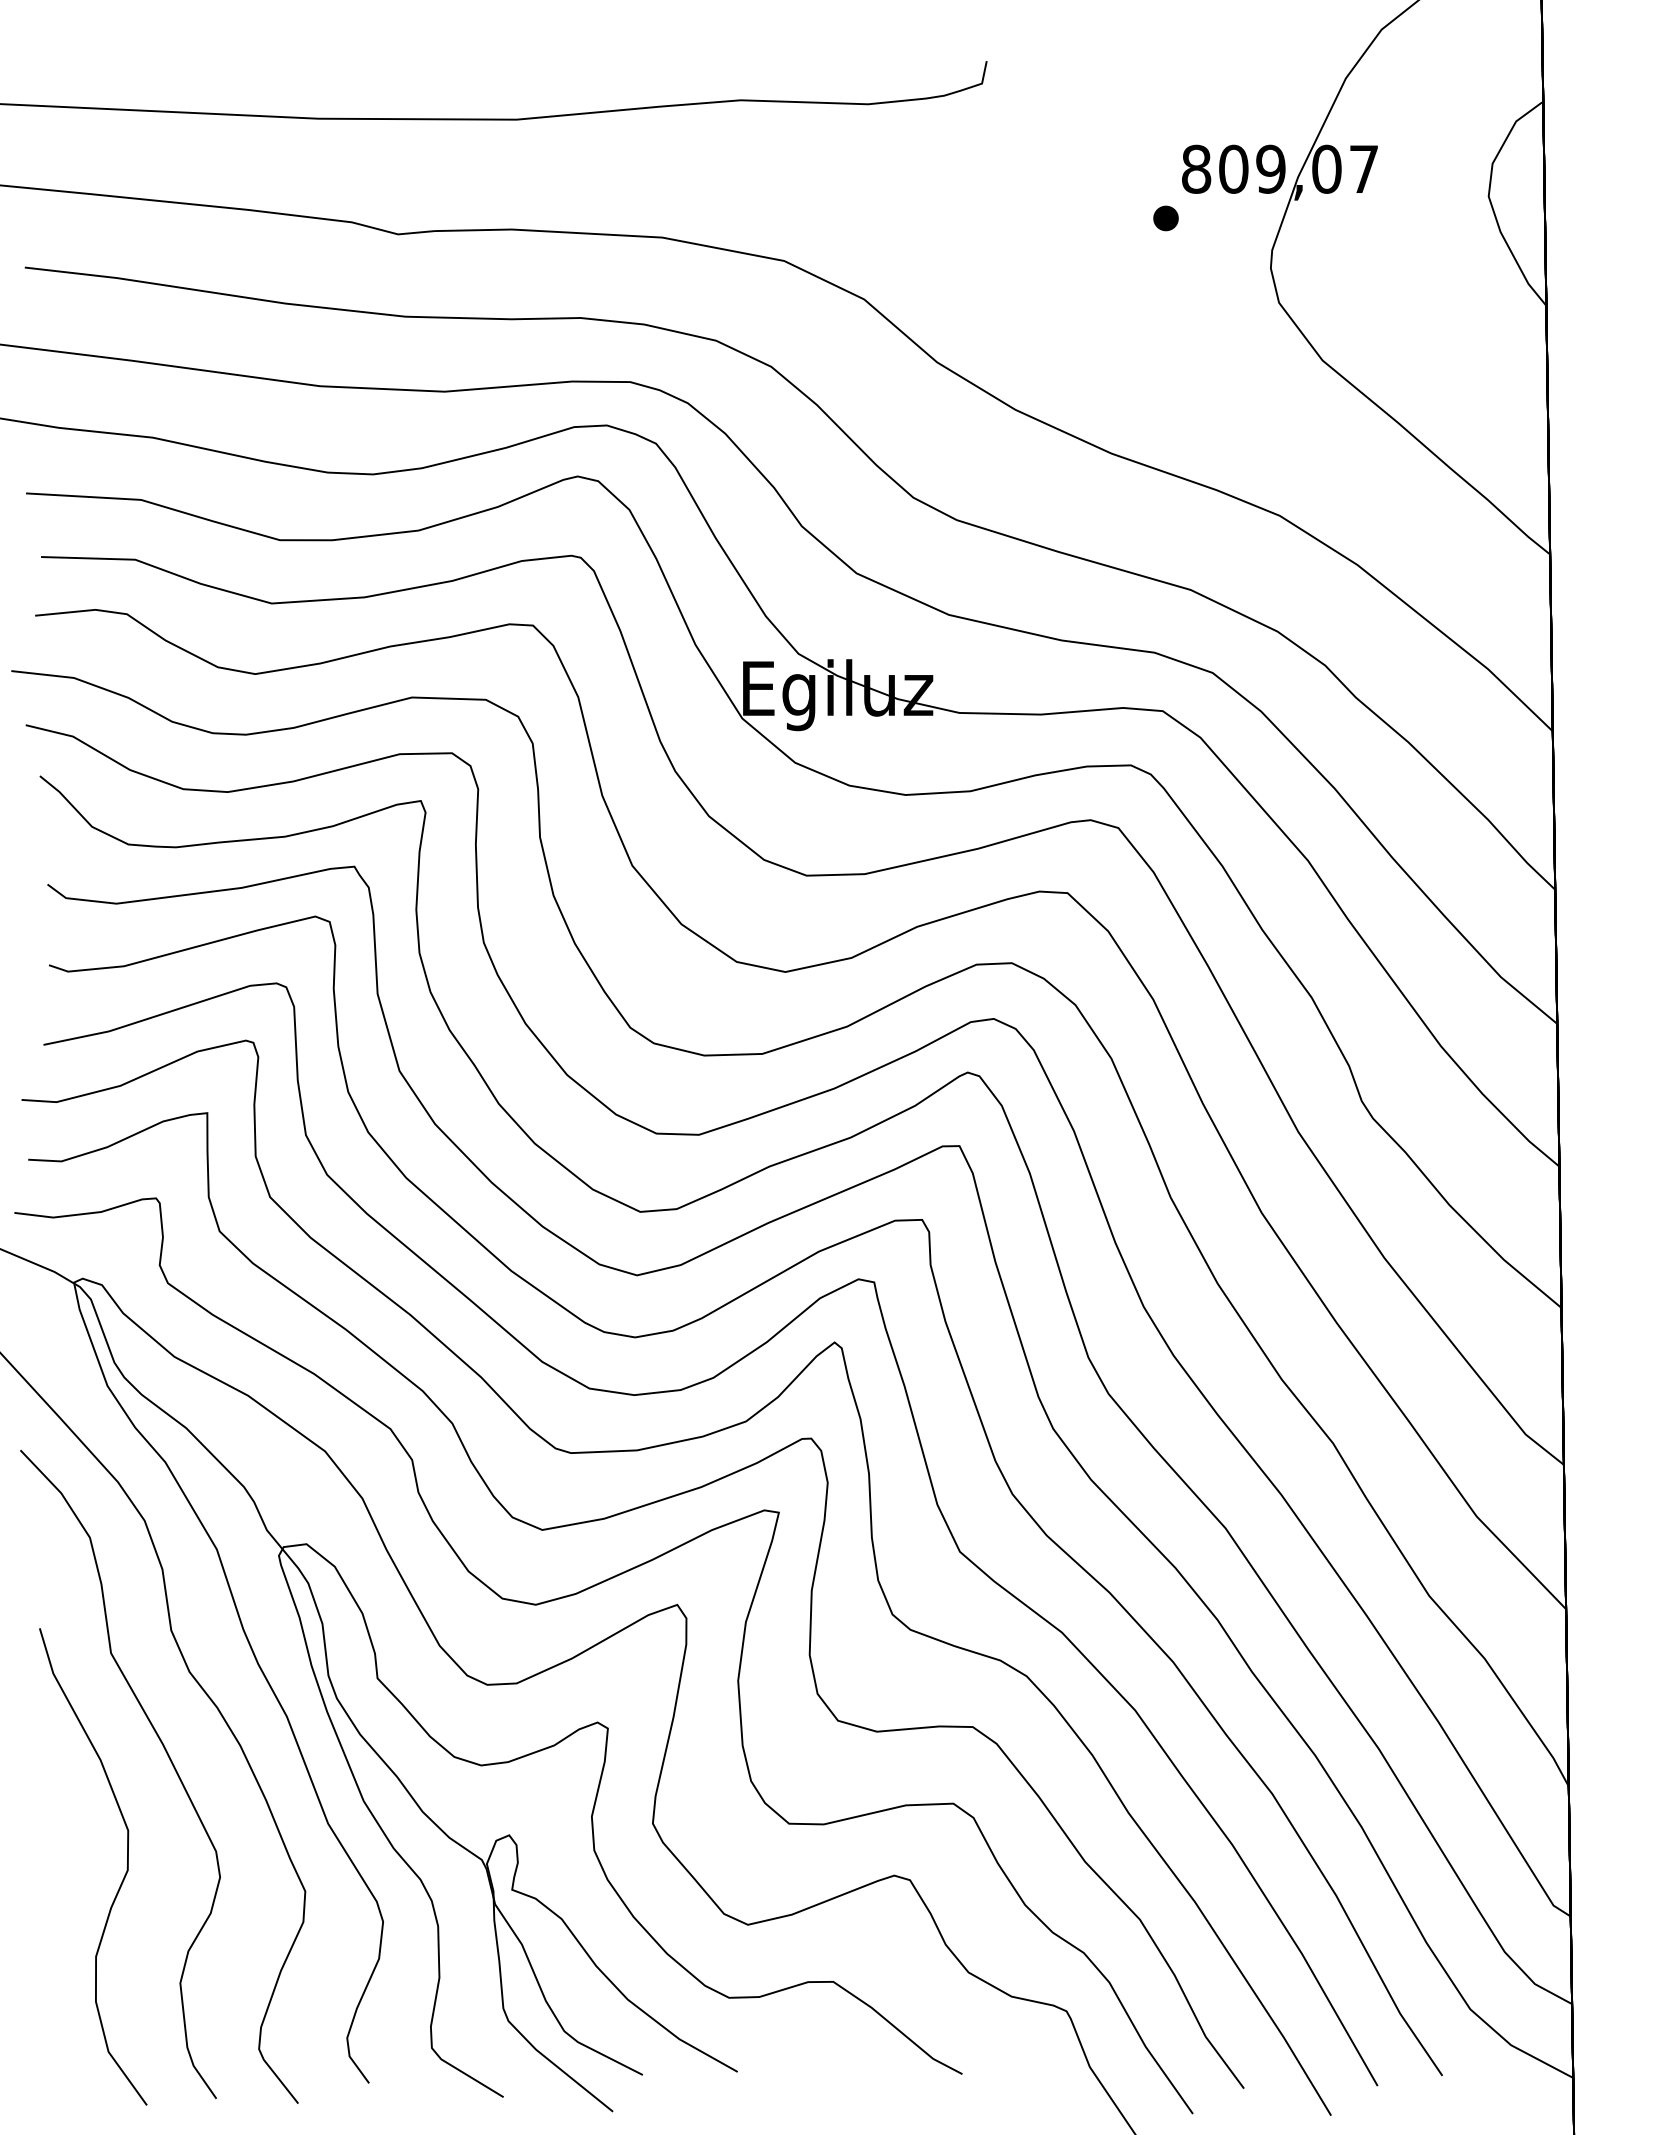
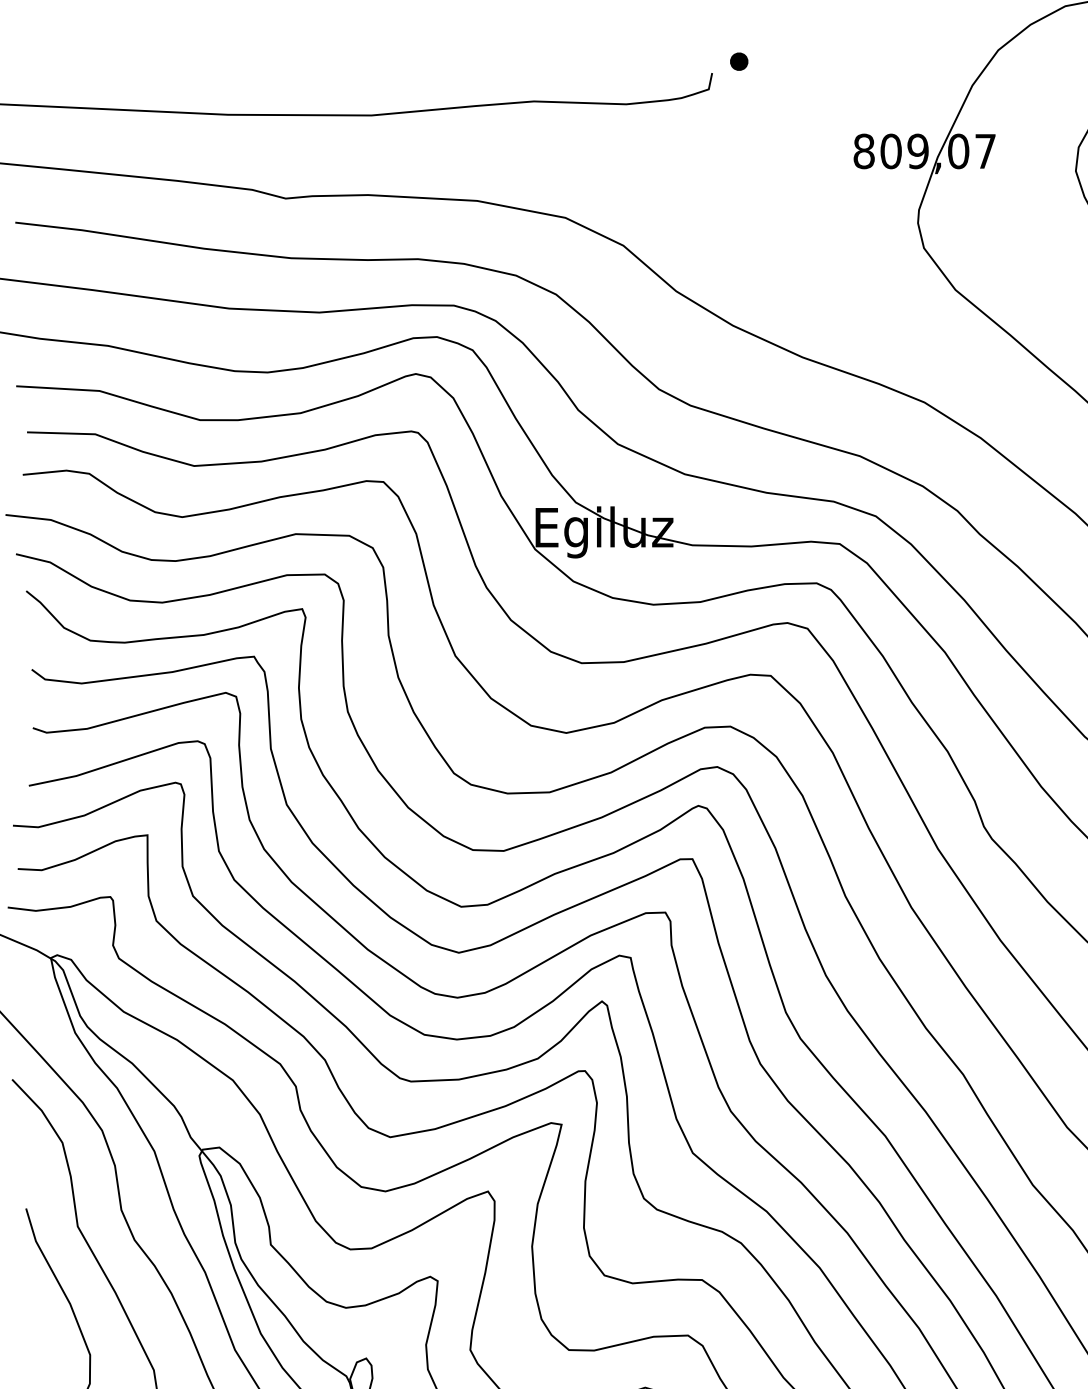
part: (1165, 218) -> (738, 61), moved

